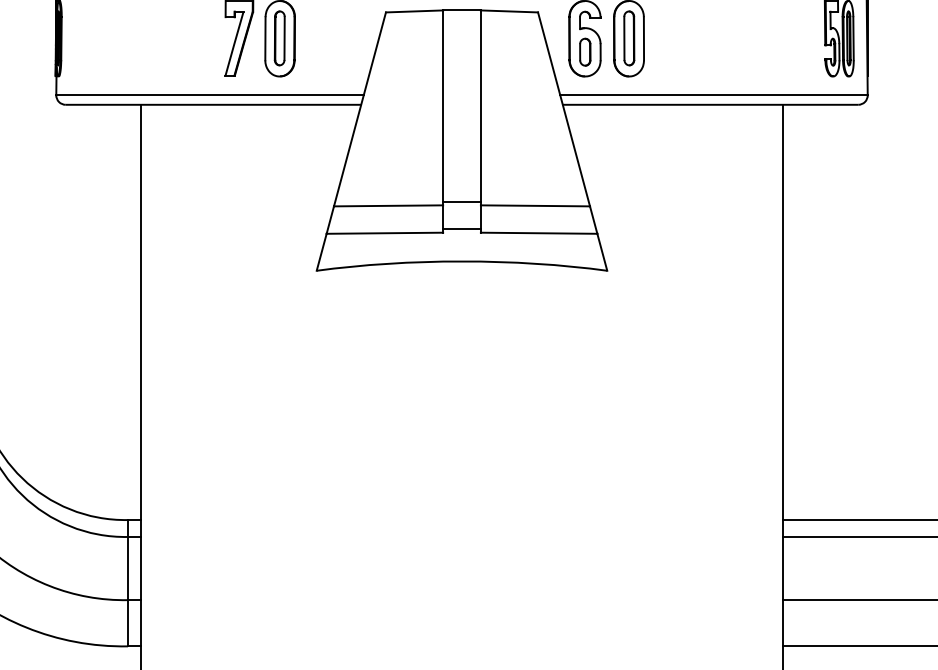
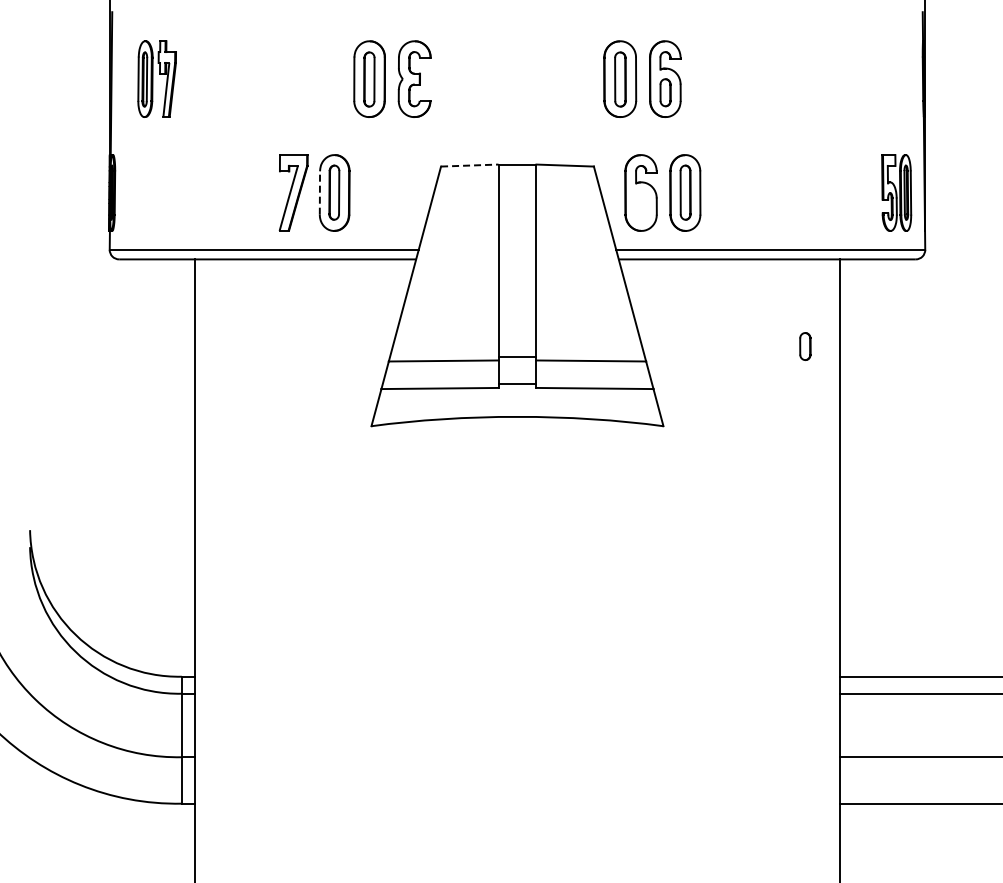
line: (414, 11) -> (469, 165), solid -> dashed
line: (265, 39) -> (319, 193), solid -> dashed
part: (585, 52) -> (805, 346), moved

